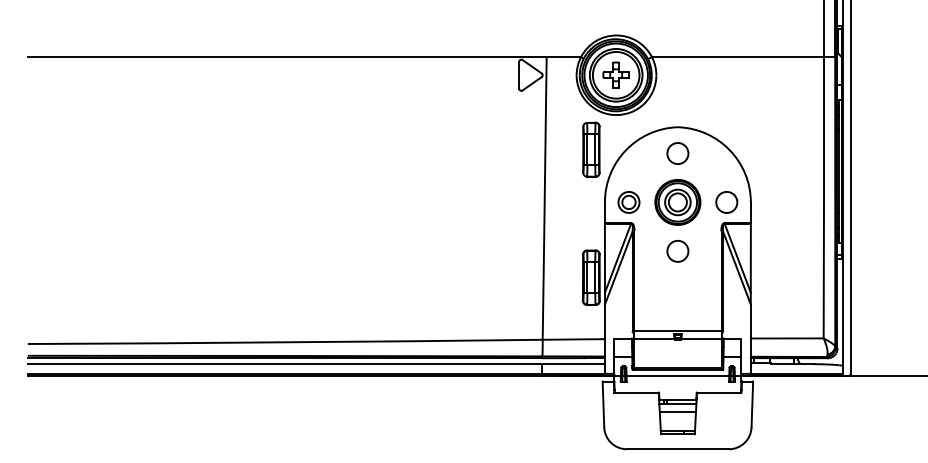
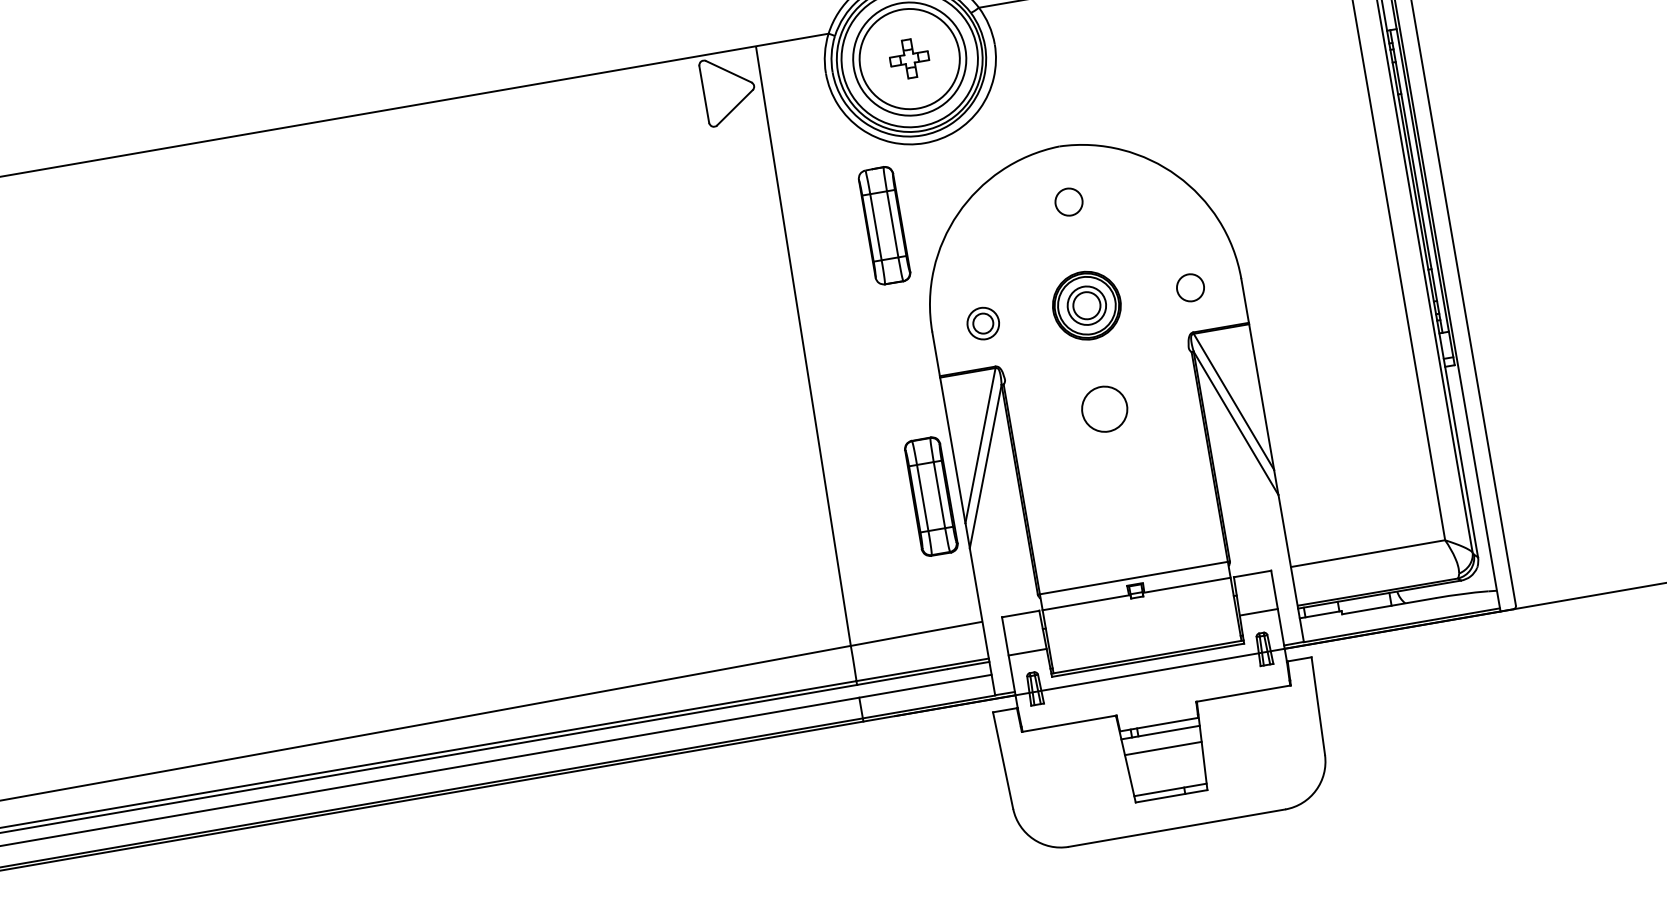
part: (615, 74) -> (907, 57), size x0.7
circle: (677, 153) -> (1068, 202), size x0.6
part: (628, 202) -> (982, 323), size x0.7
part: (677, 202) -> (1086, 305), size x0.7
circle: (726, 202) -> (1189, 288), size x0.6

